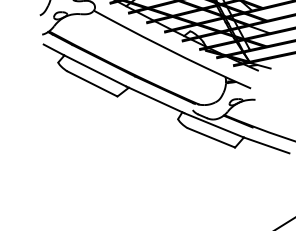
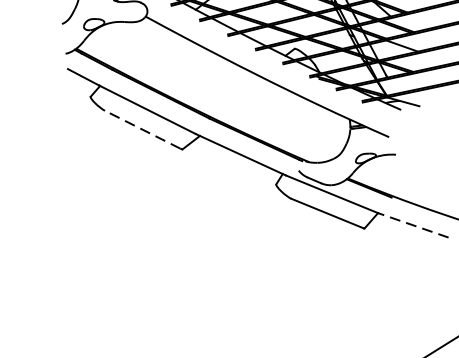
line: (91, 83) -> (141, 129), solid -> dashed
line: (266, 145) -> (413, 225), solid -> dashed

